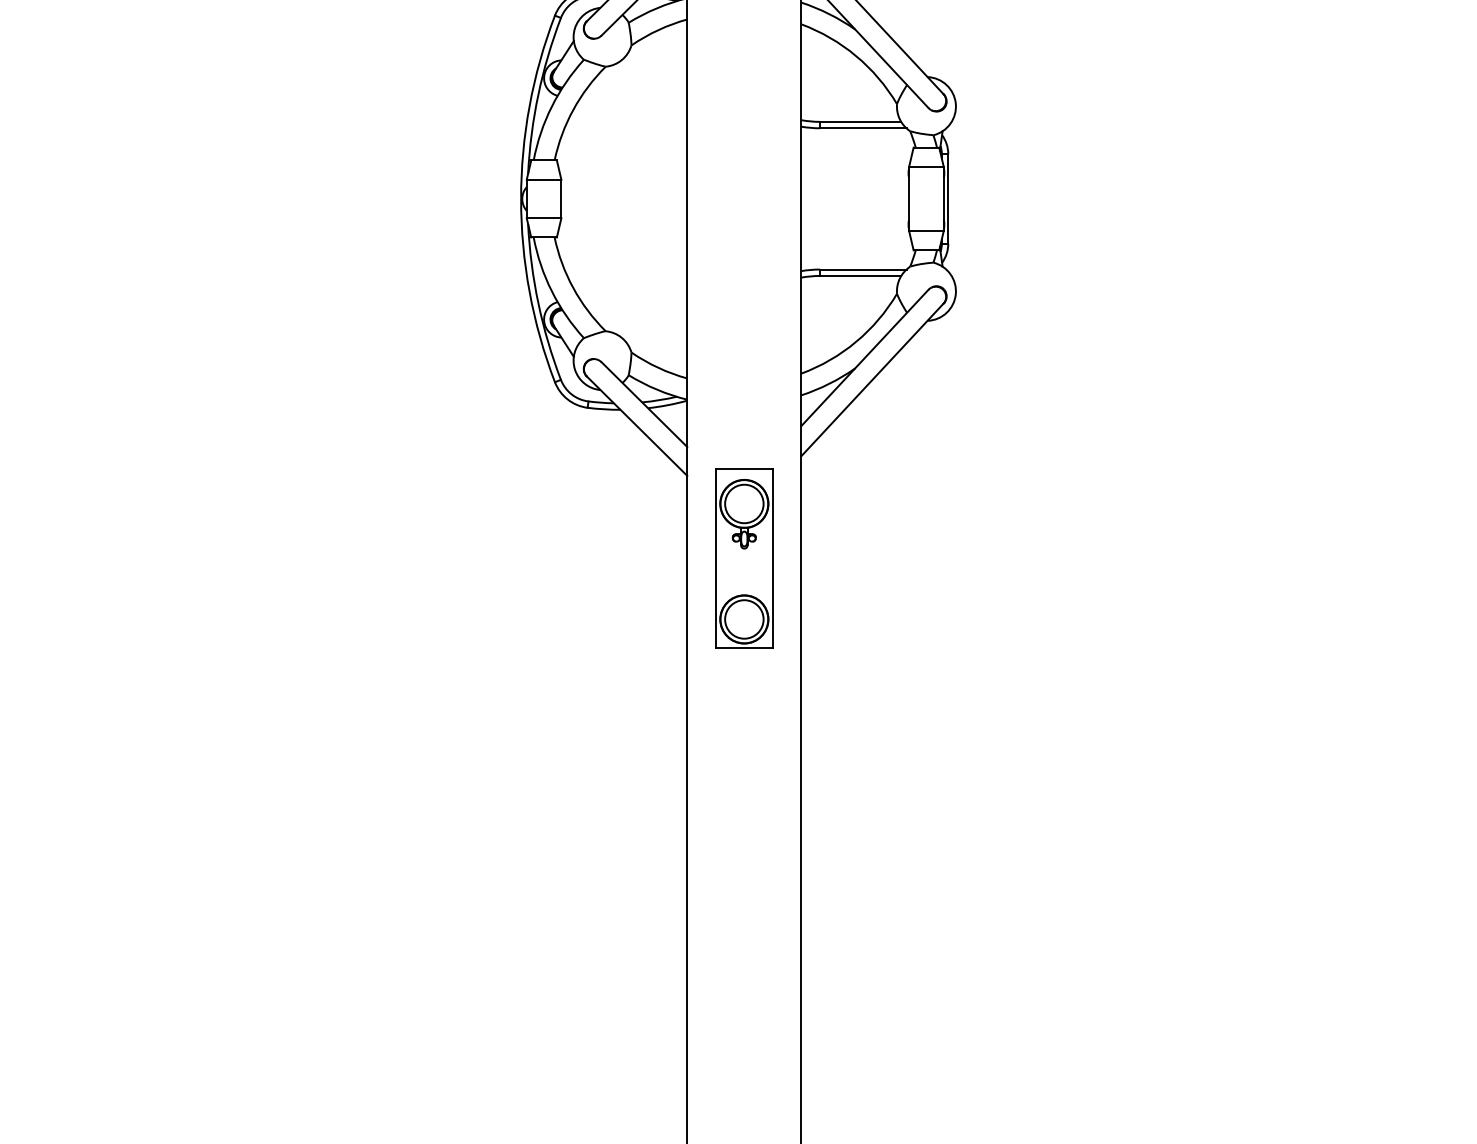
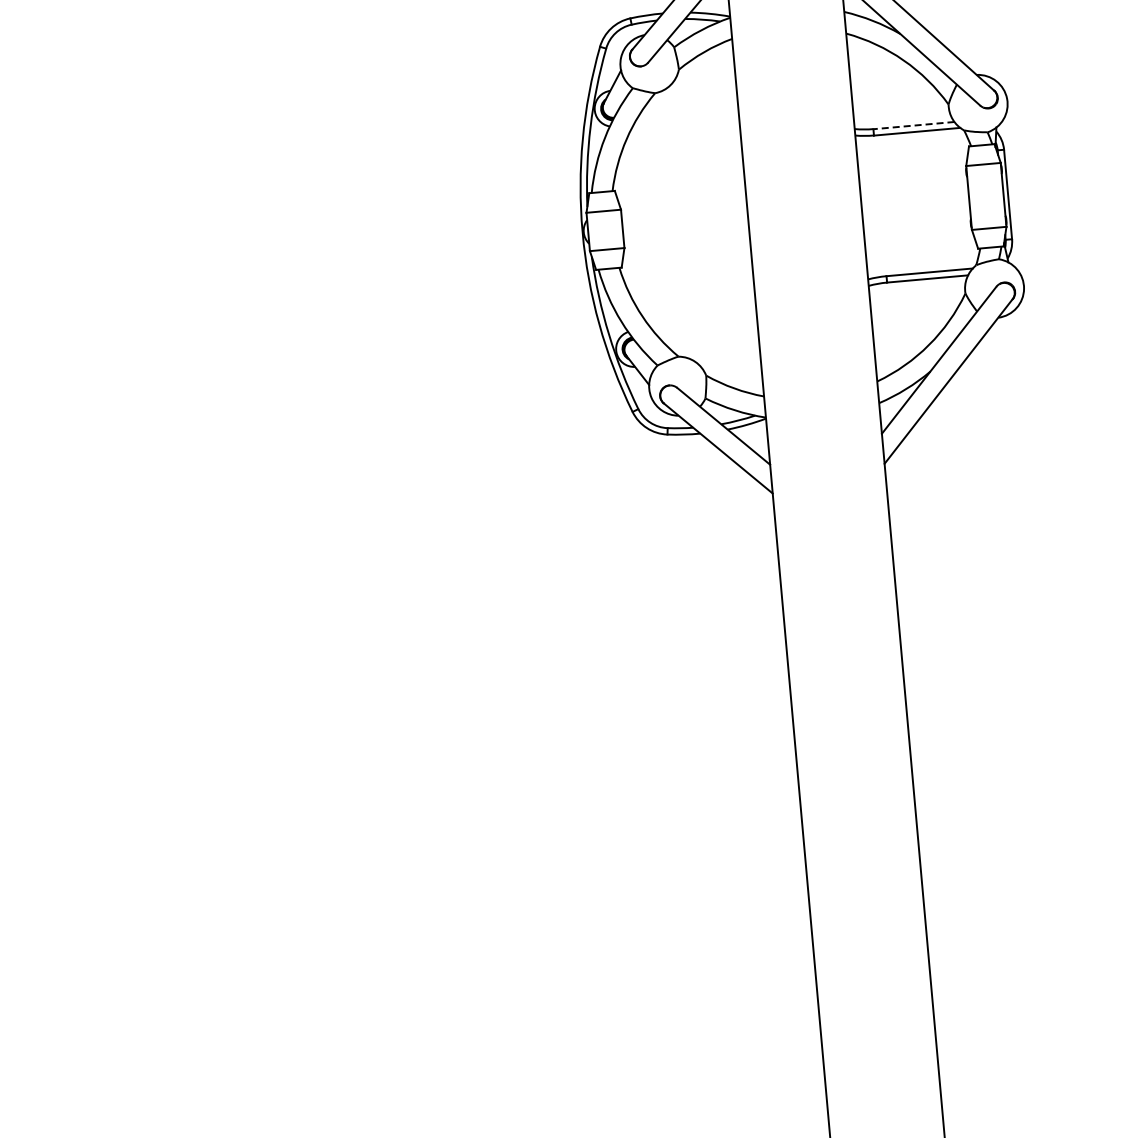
line: (860, 122) -> (913, 126), solid -> dashed
part: (744, 558) -> (837, 570), removed

